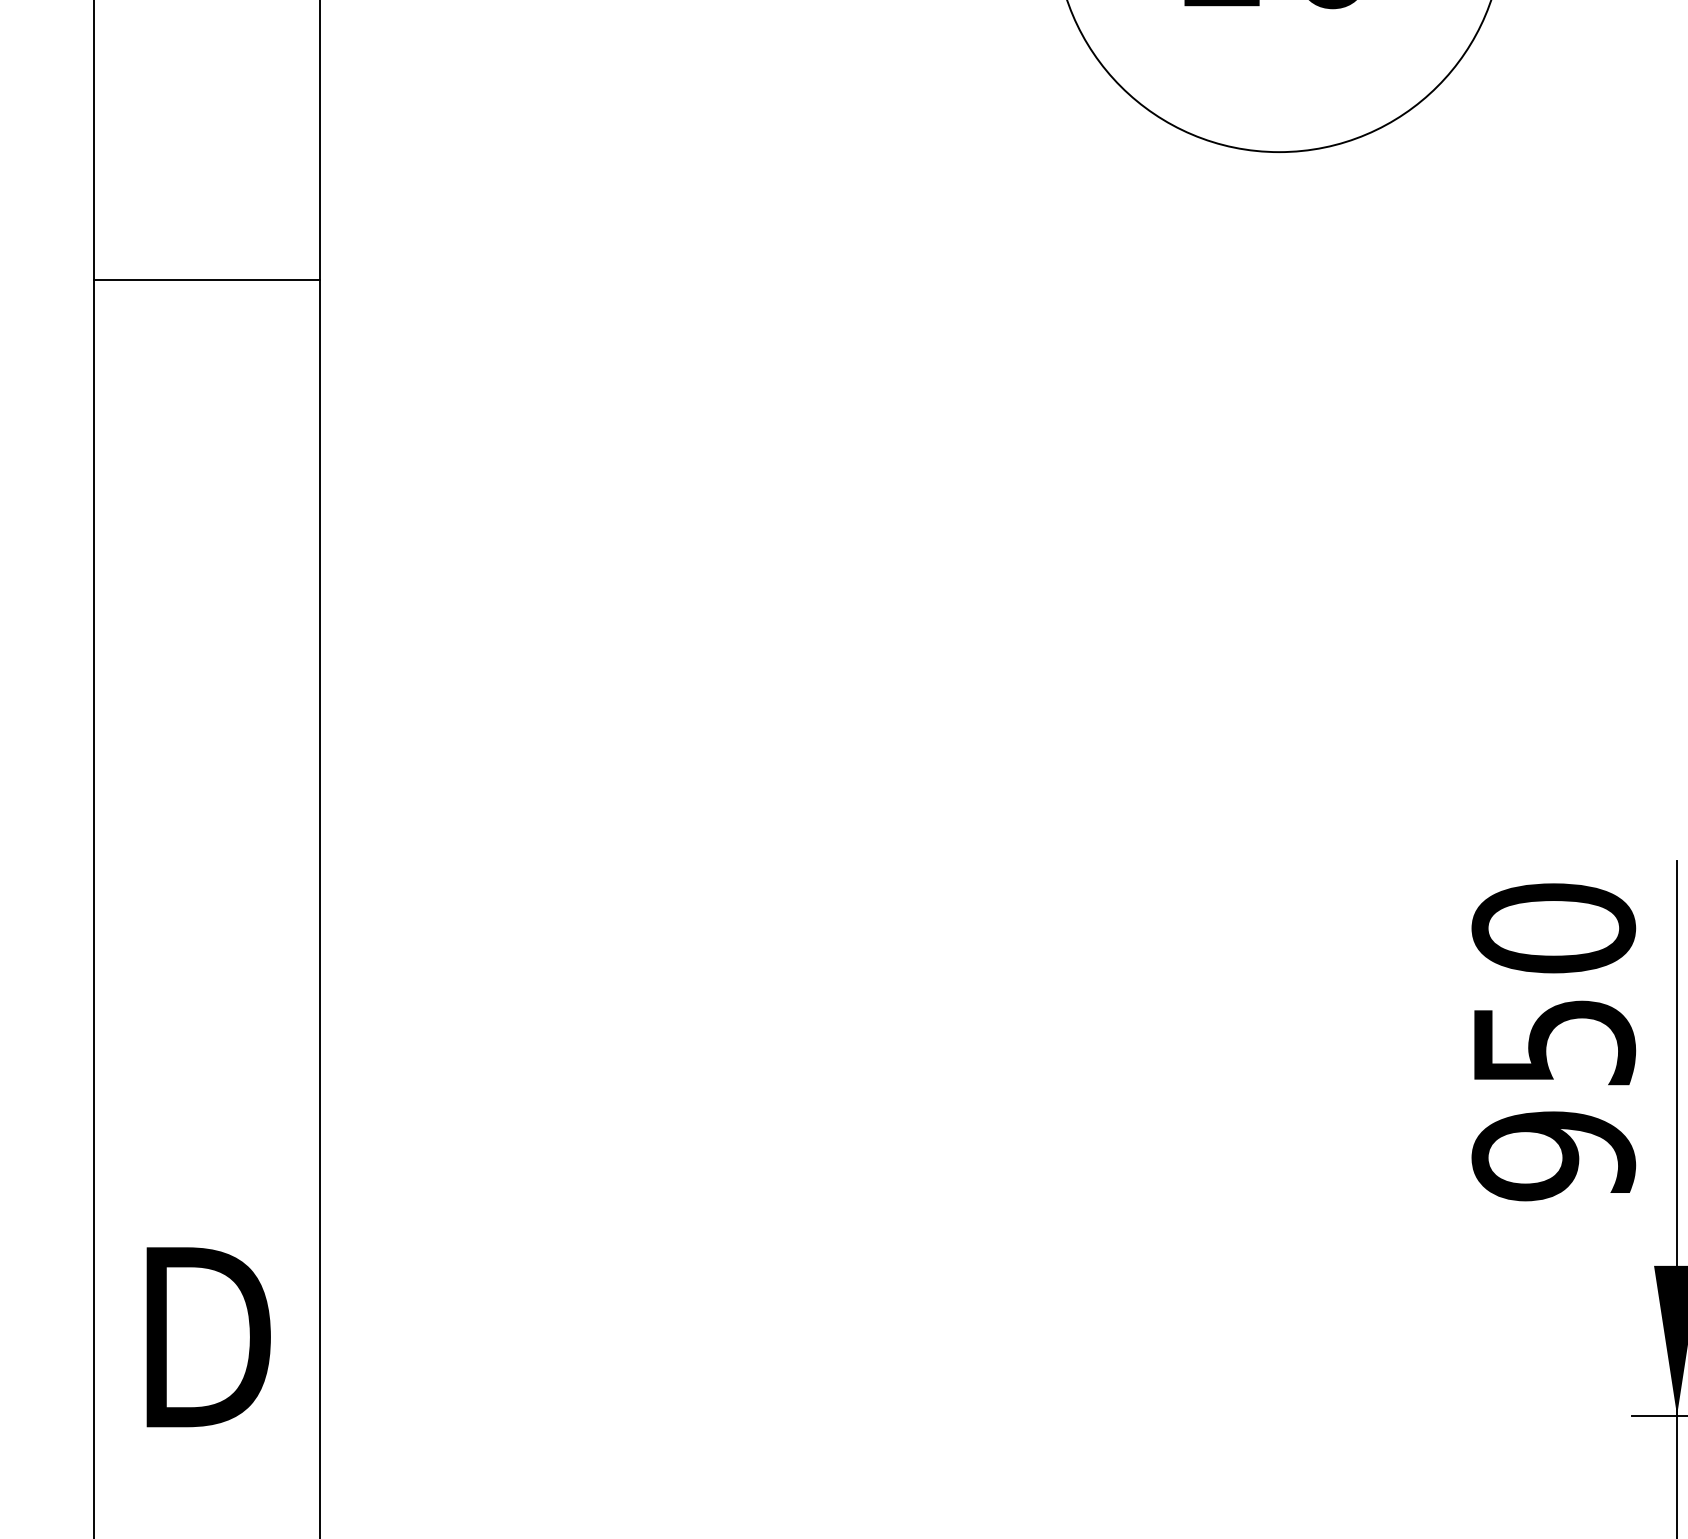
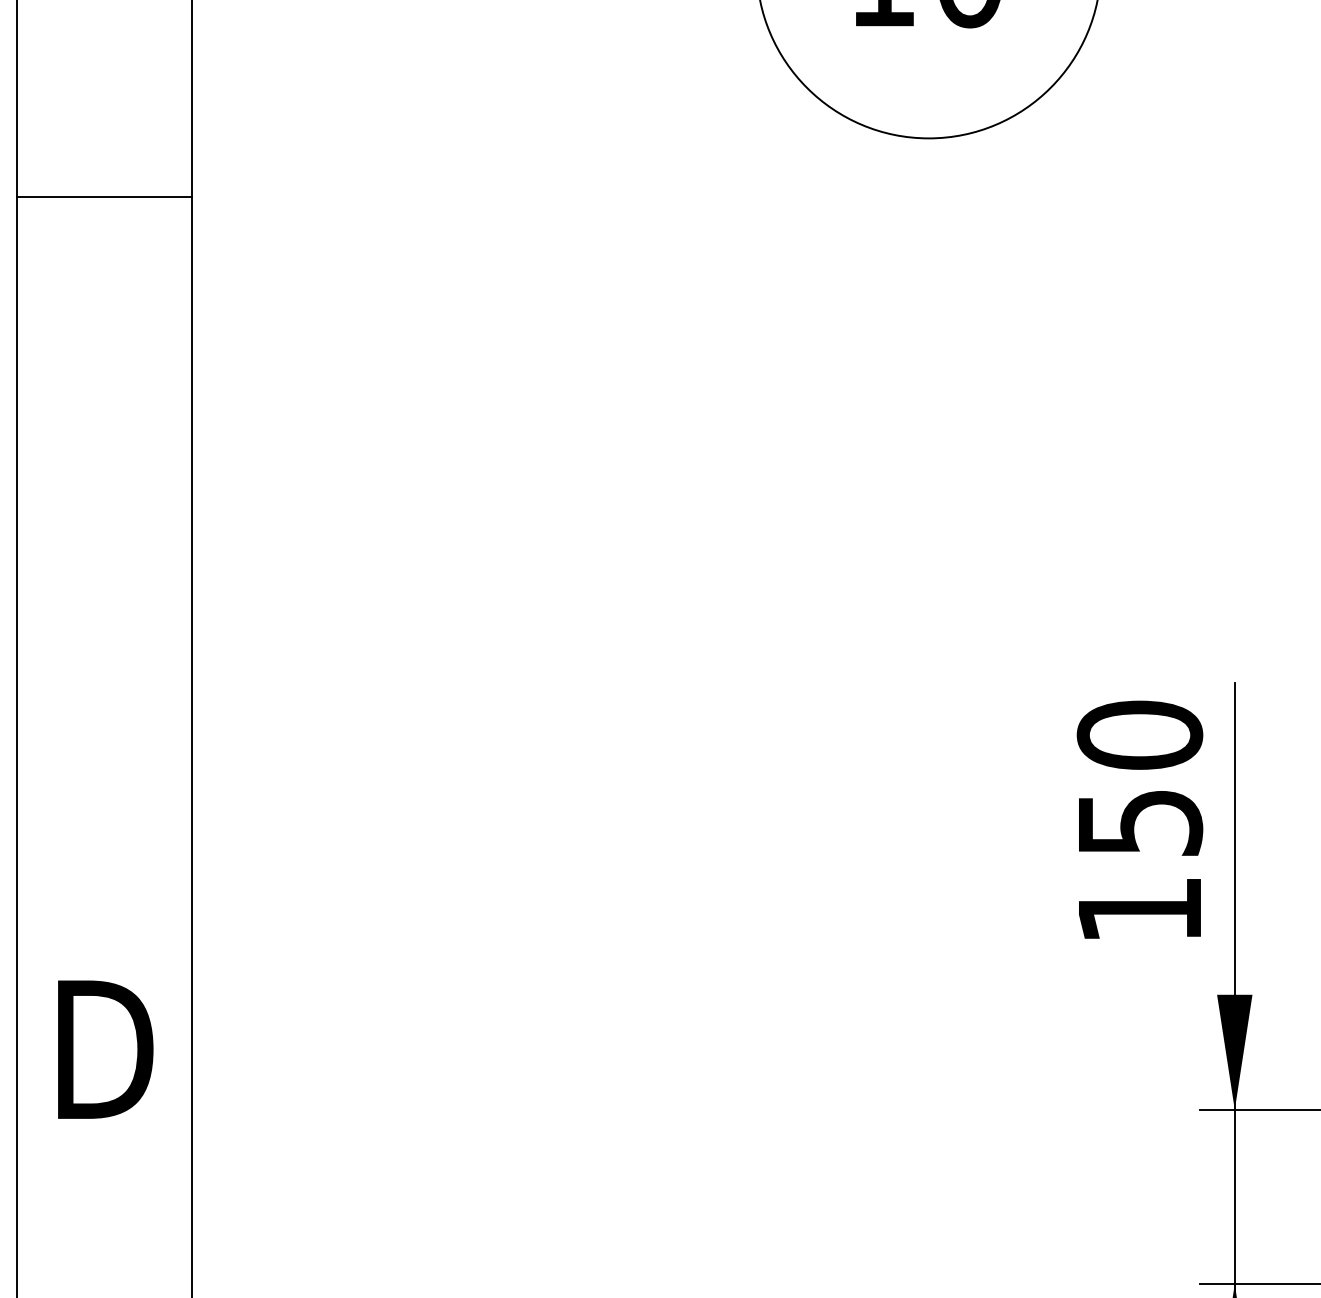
line: (207, 279) -> (104, 196), moved
text: (1553, 1156) -> (1139, 910), 950 -> 150

